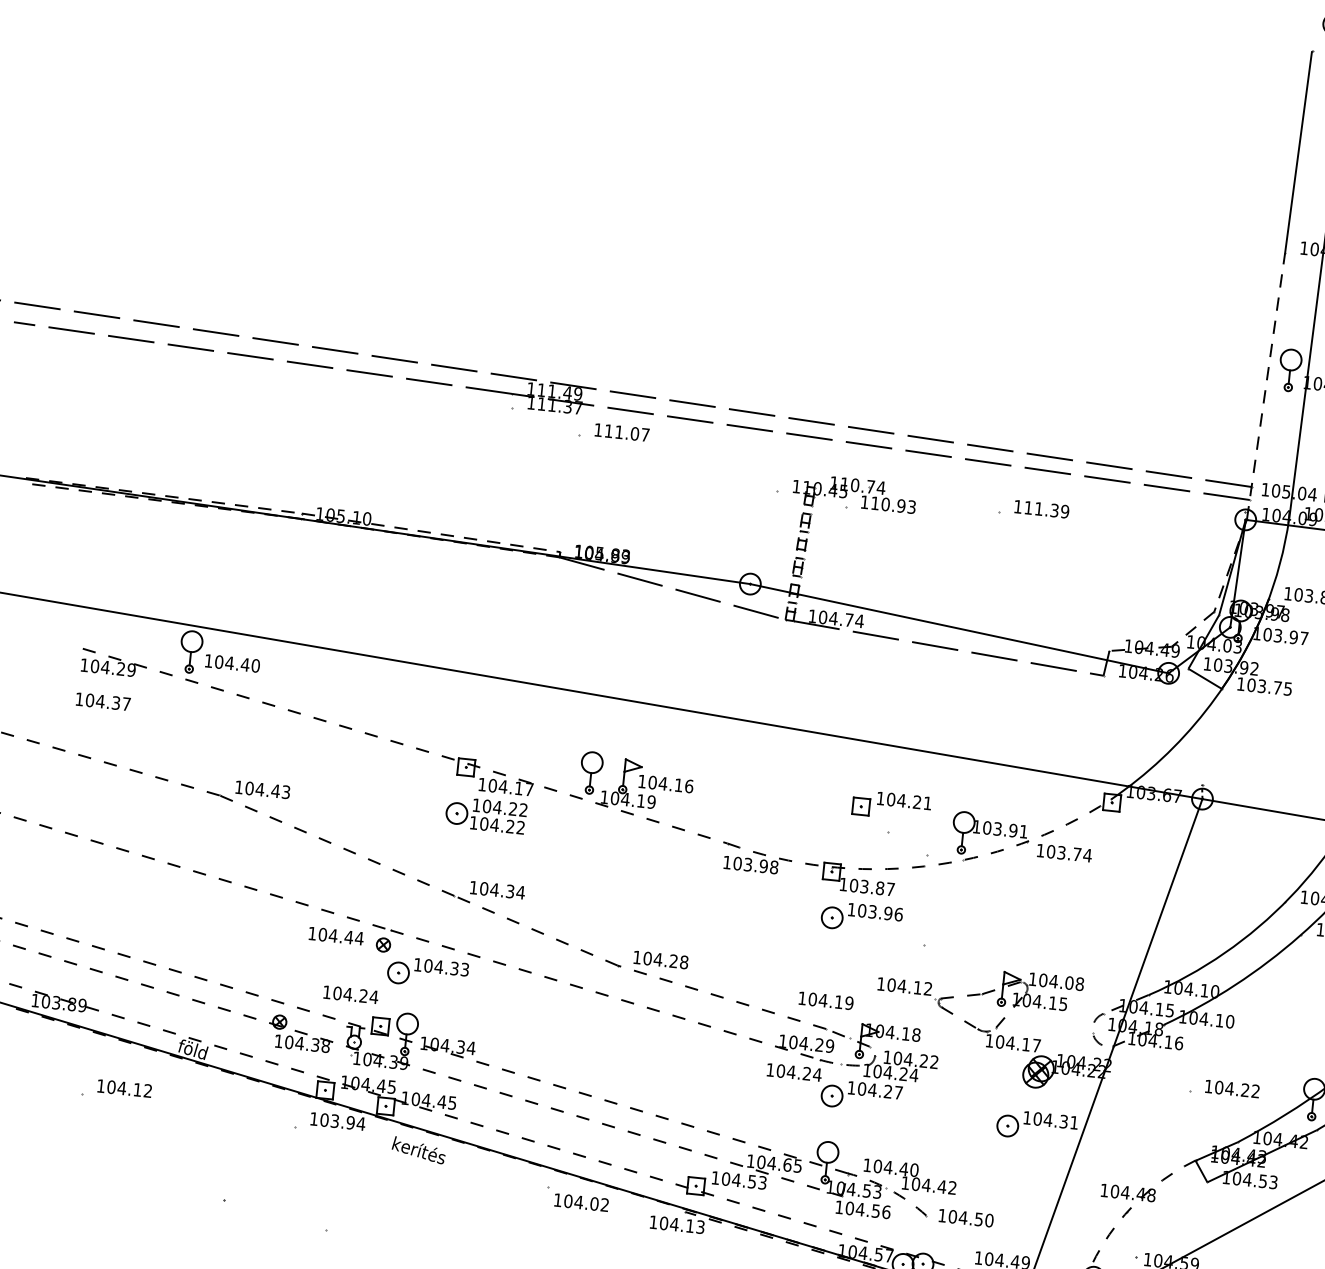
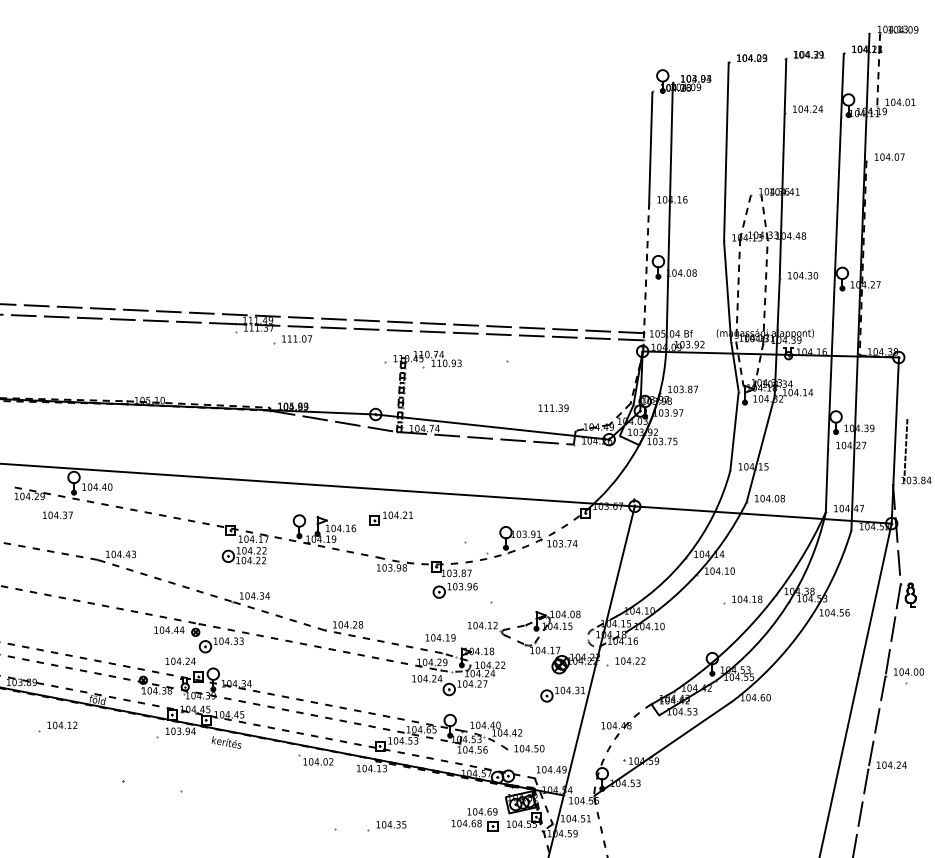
text: (1041, 508) -> (553, 407), moved
text: (102, 700) -> (57, 514), moved
part: (890, 805) -> (390, 518), moved
part: (1223, 1088) -> (625, 661), moved

